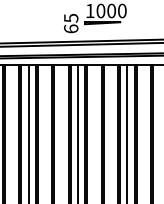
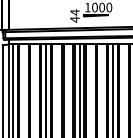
text: (70, 22) -> (74, 15), 65 -> 44

